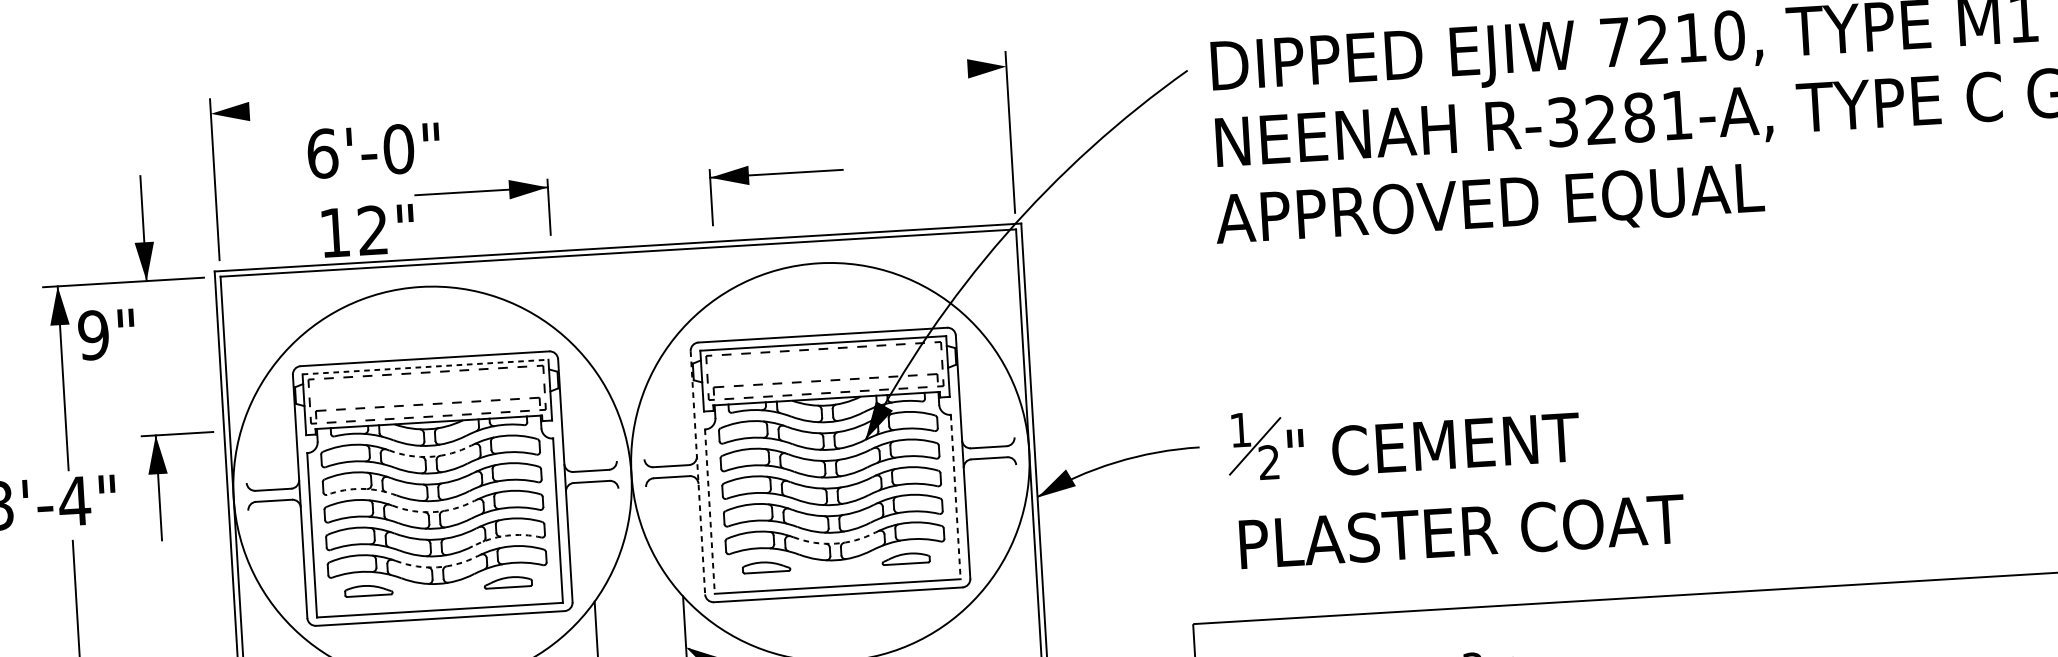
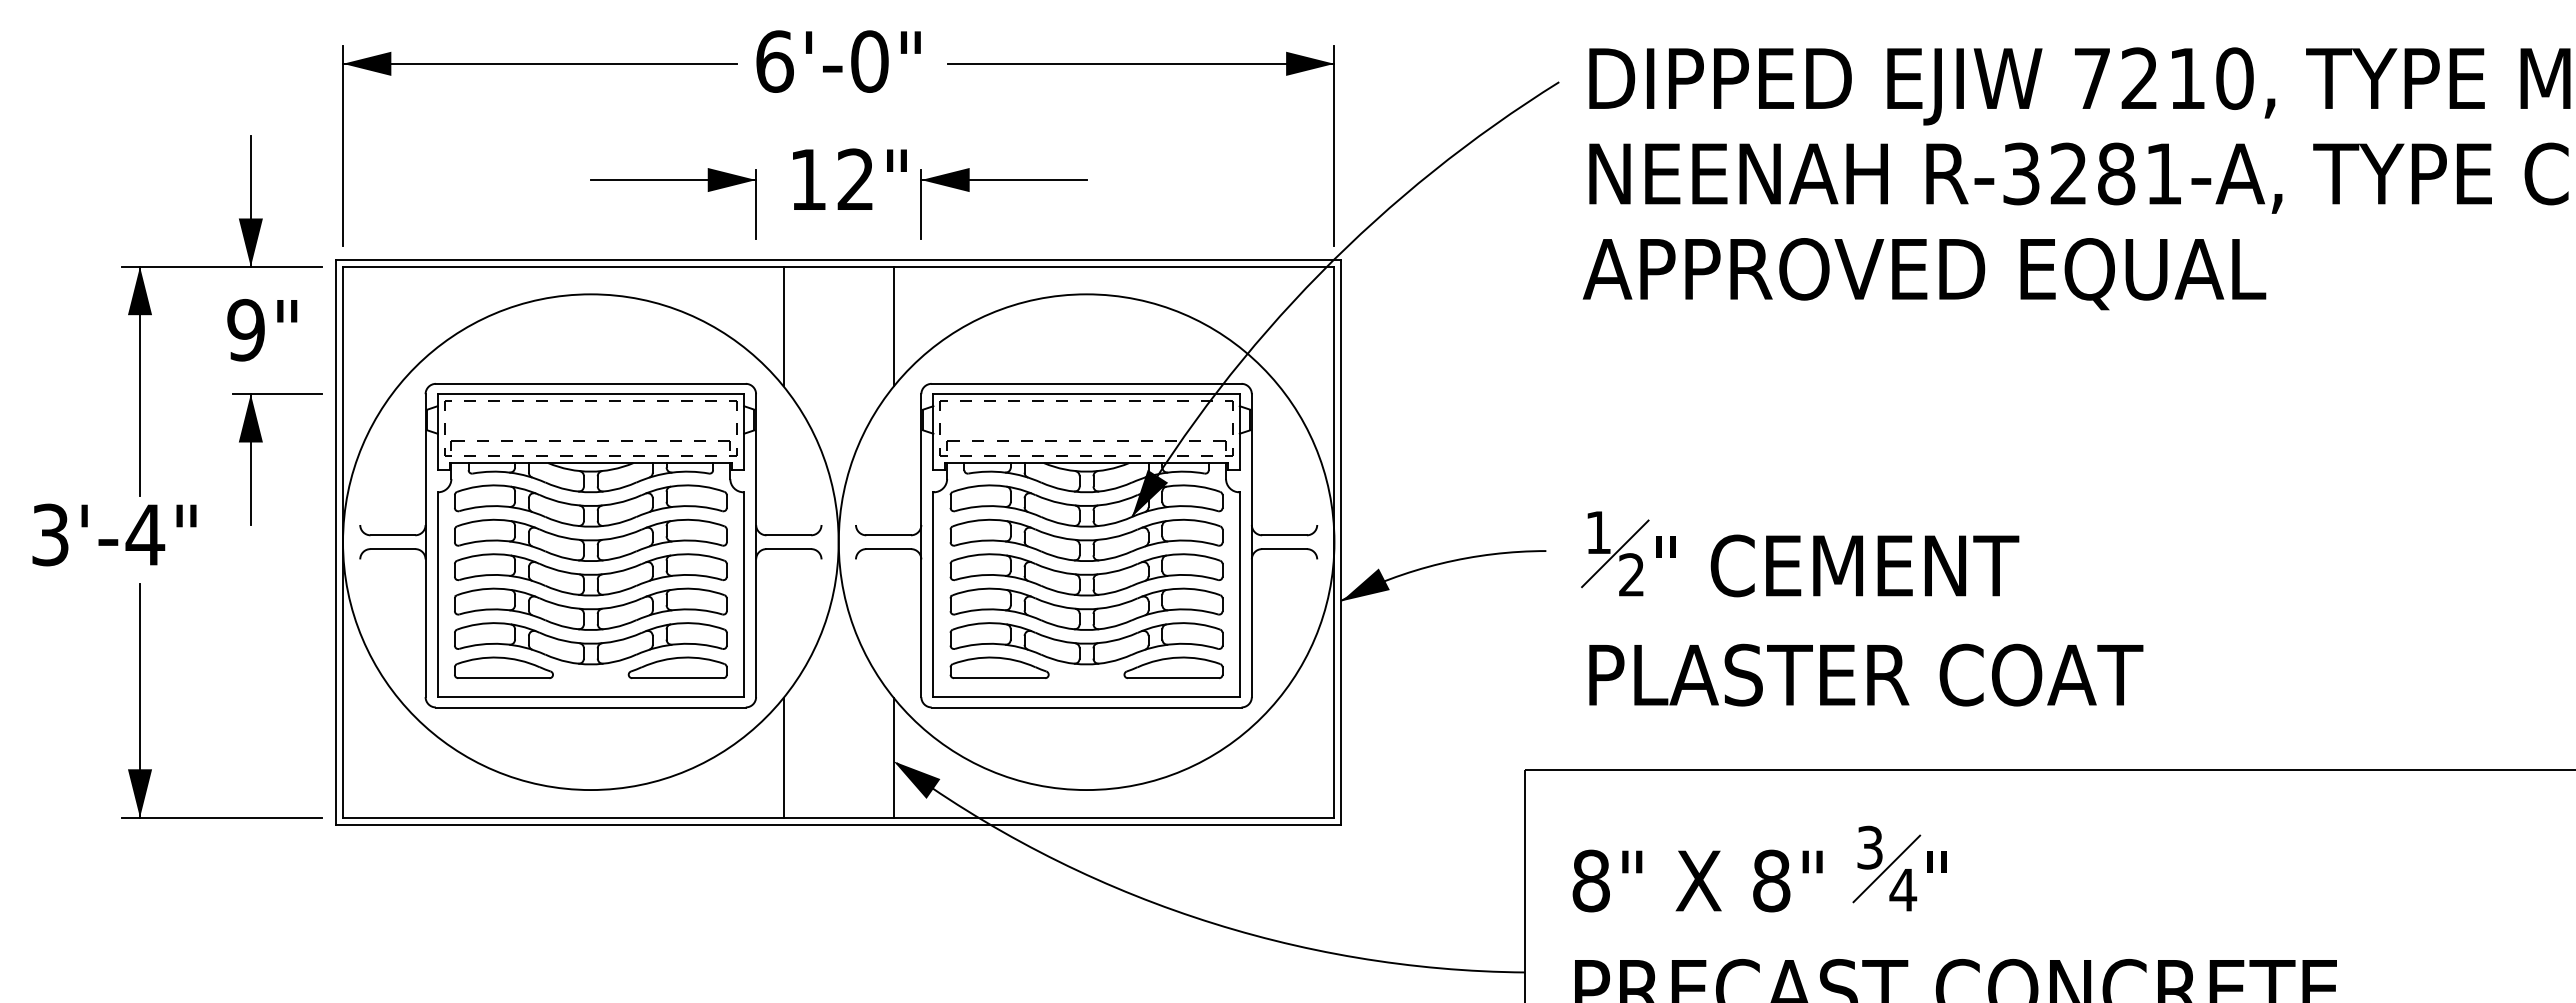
line: (851, 75) -> (1141, 63), added
line: (369, 104) -> (540, 63), added
text: (373, 150) -> (838, 61), moved
part: (776, 174) -> (1003, 180), moved
text: (367, 229) -> (849, 178), moved
line: (665, 298) -> (893, 326), added
line: (576, 303) -> (783, 326), added
text: (106, 334) -> (262, 330), moved
line: (426, 367) -> (591, 394), dashed -> solid
arc: (430, 457) -> (590, 506), dashed -> solid
part: (167, 473) -> (262, 442), moved
line: (698, 473) -> (921, 546), dashed -> solid
arc: (361, 488) -> (502, 540), dashed -> solid
line: (955, 497) -> (1239, 595), dashed -> solid
arc: (433, 511) -> (590, 574), dashed -> solid
line: (710, 512) -> (933, 595), dashed -> solid
arc: (506, 535) -> (678, 609), dashed -> solid
arc: (835, 543) -> (1086, 643), dashed -> solid
part: (906, 558) -> (1173, 667), size x1.67
part: (766, 566) -> (999, 667), size x1.67
arc: (437, 567) -> (590, 643), dashed -> solid
part: (508, 582) -> (677, 667), size x1.67
part: (368, 590) -> (503, 667), size x1.67

